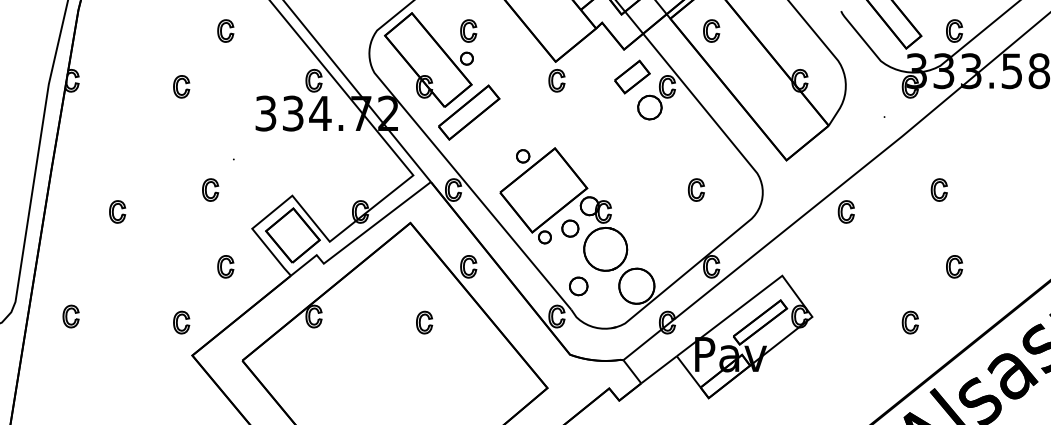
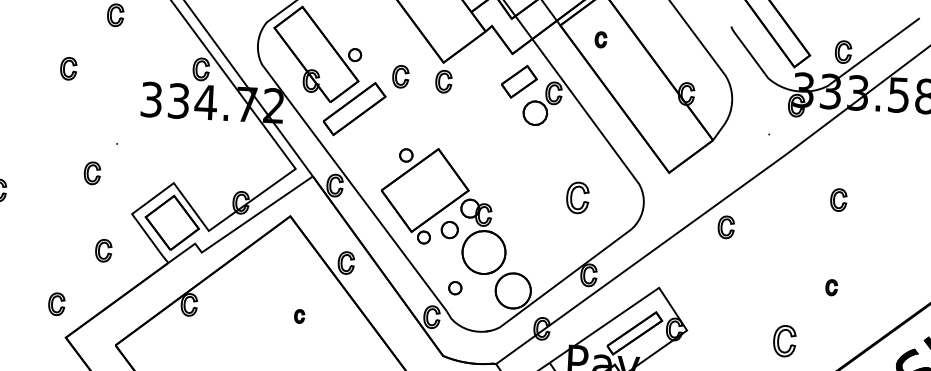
part: (468, 30) -> (400, 76), moved
part: (711, 30) -> (600, 39), size x0.7
part: (695, 189) -> (576, 197), size x1.4
part: (938, 189) -> (837, 199), moved
part: (954, 266) -> (831, 287), size x0.7
part: (578, 286) -> (454, 288), size x0.7
part: (424, 322) -> (299, 316), size x0.6
part: (909, 322) -> (783, 340), size x1.4

